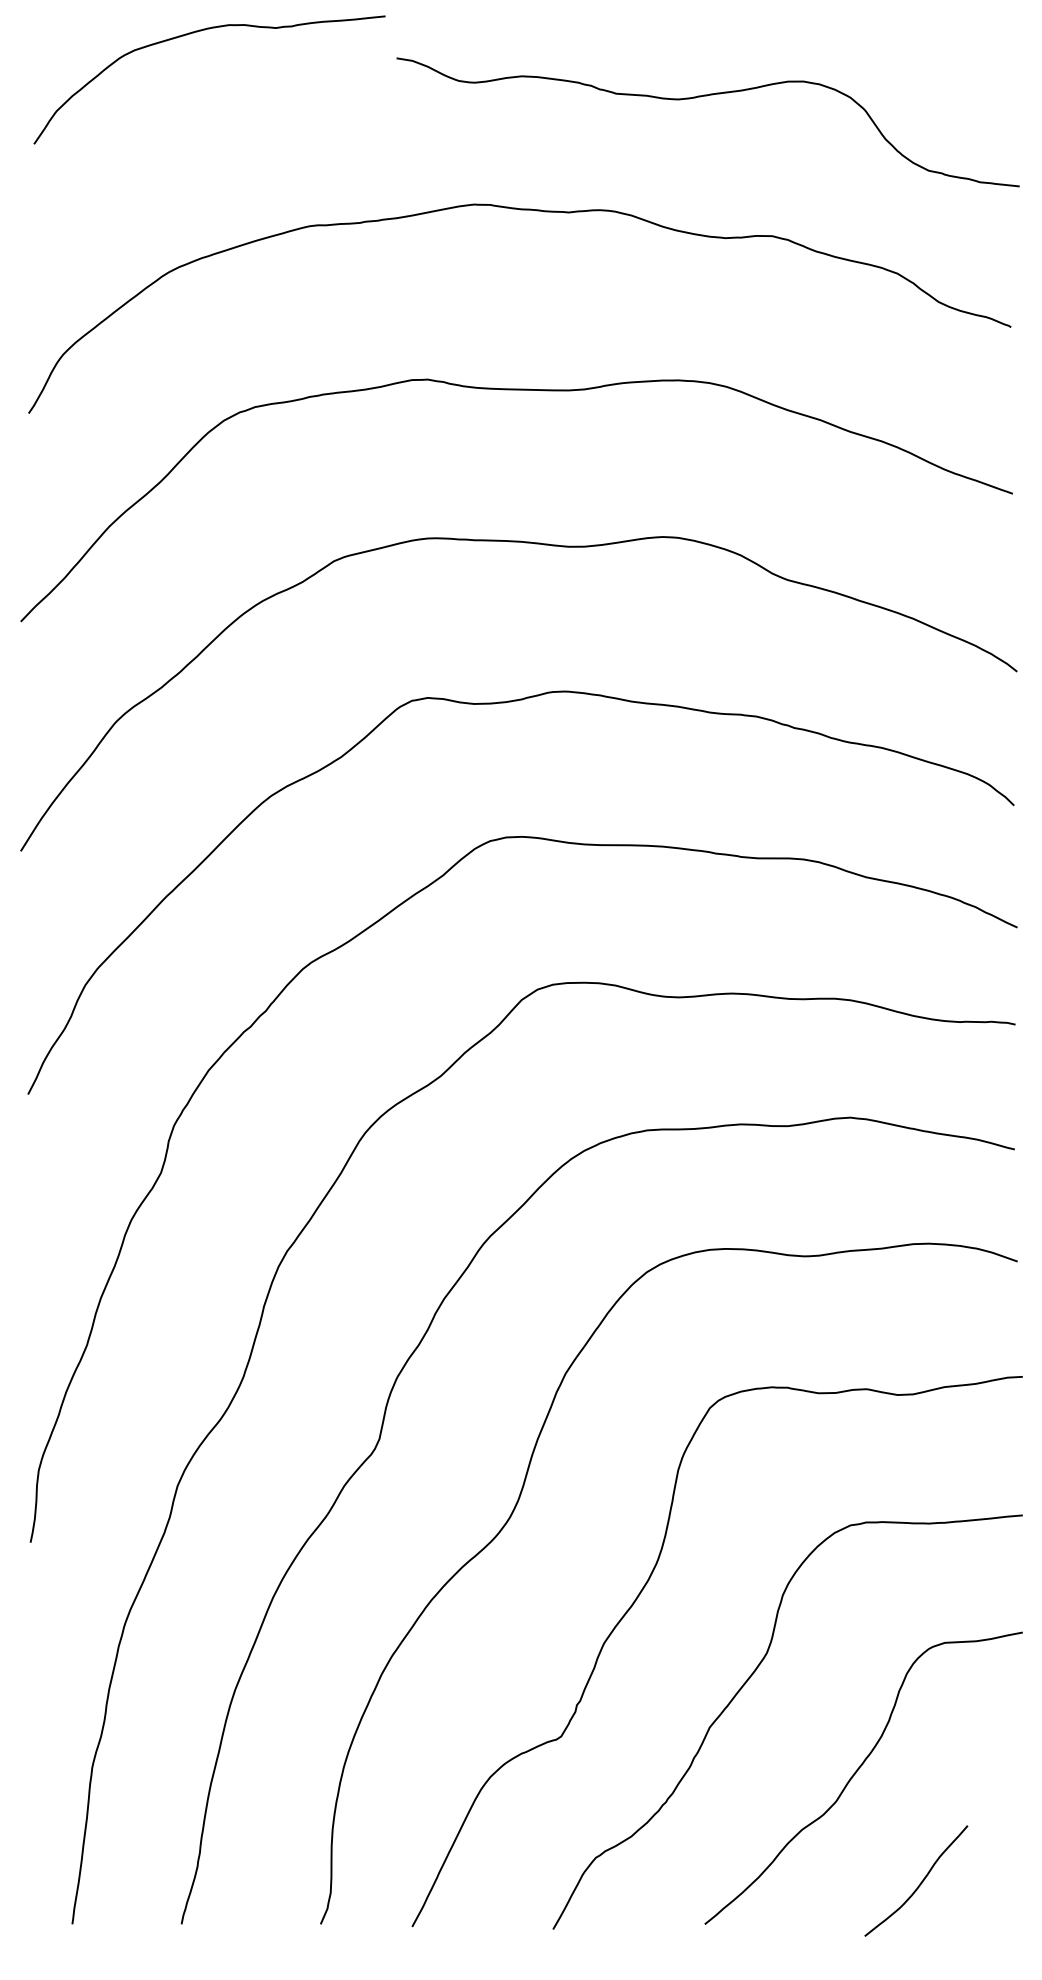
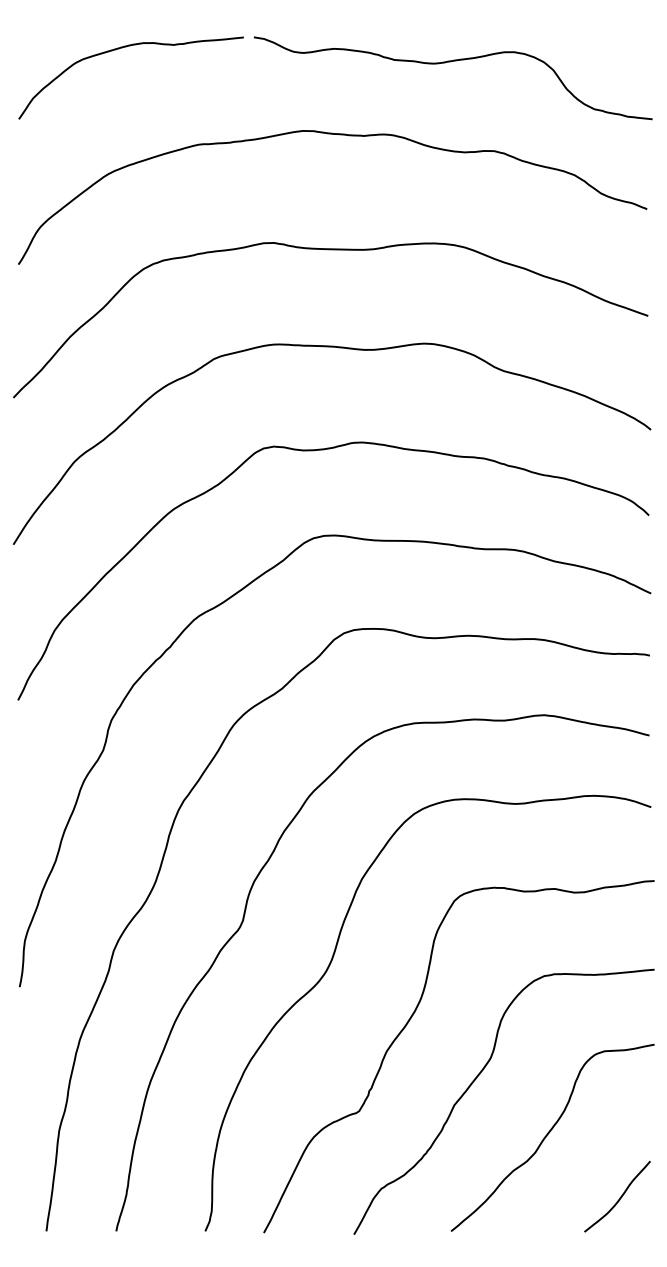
curve: (195, 33) -> (122, 48), moved
curve: (919, 1882) -> (619, 1197), moved

